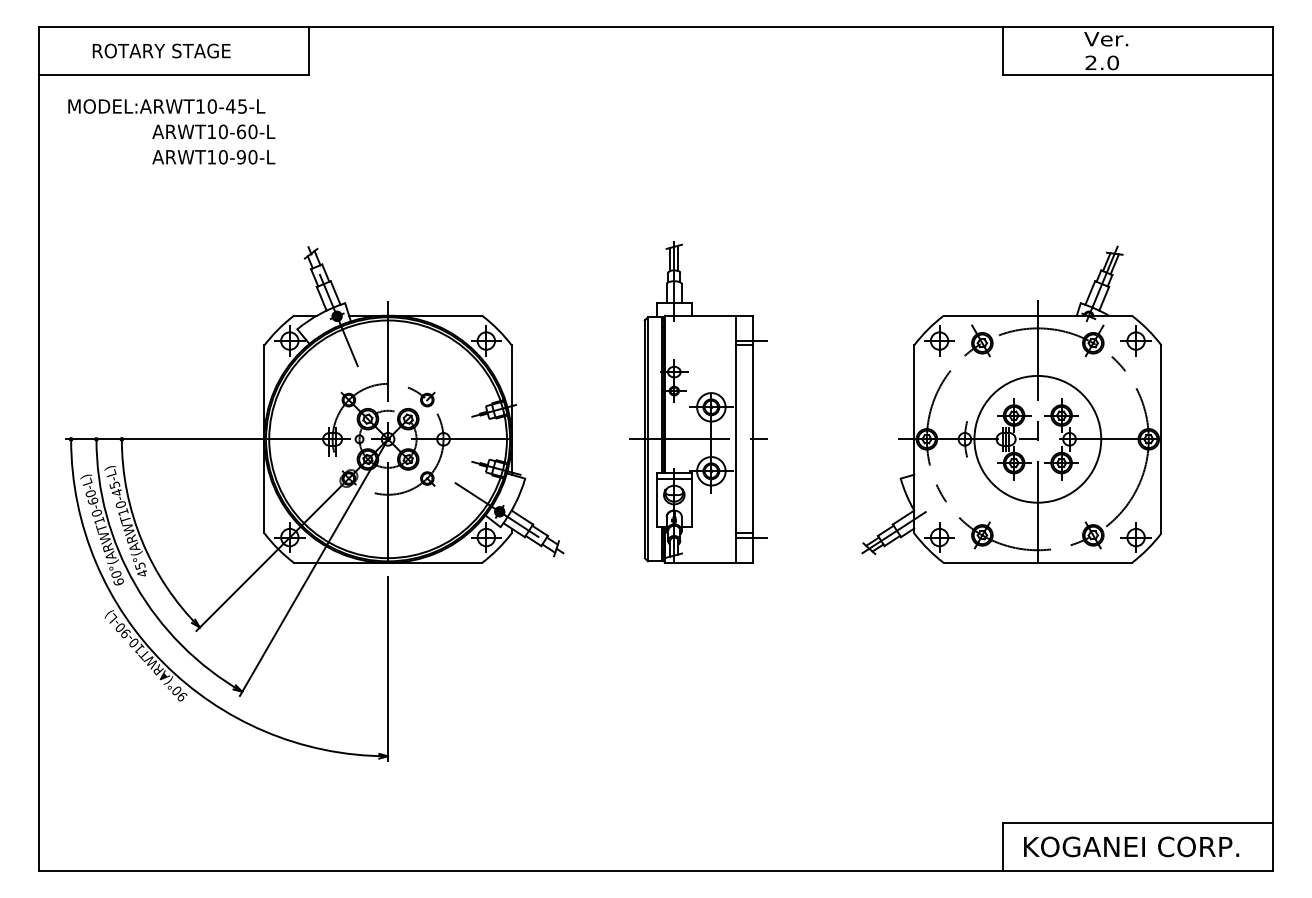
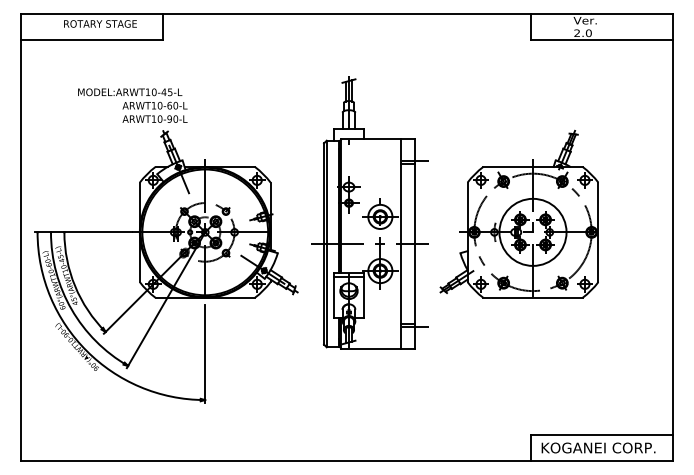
text: (161, 50) -> (100, 23), moved
text: (171, 131) -> (132, 105), moved
part: (698, 401) -> (369, 212), size x1.6
part: (1010, 403) -> (518, 213), moved

